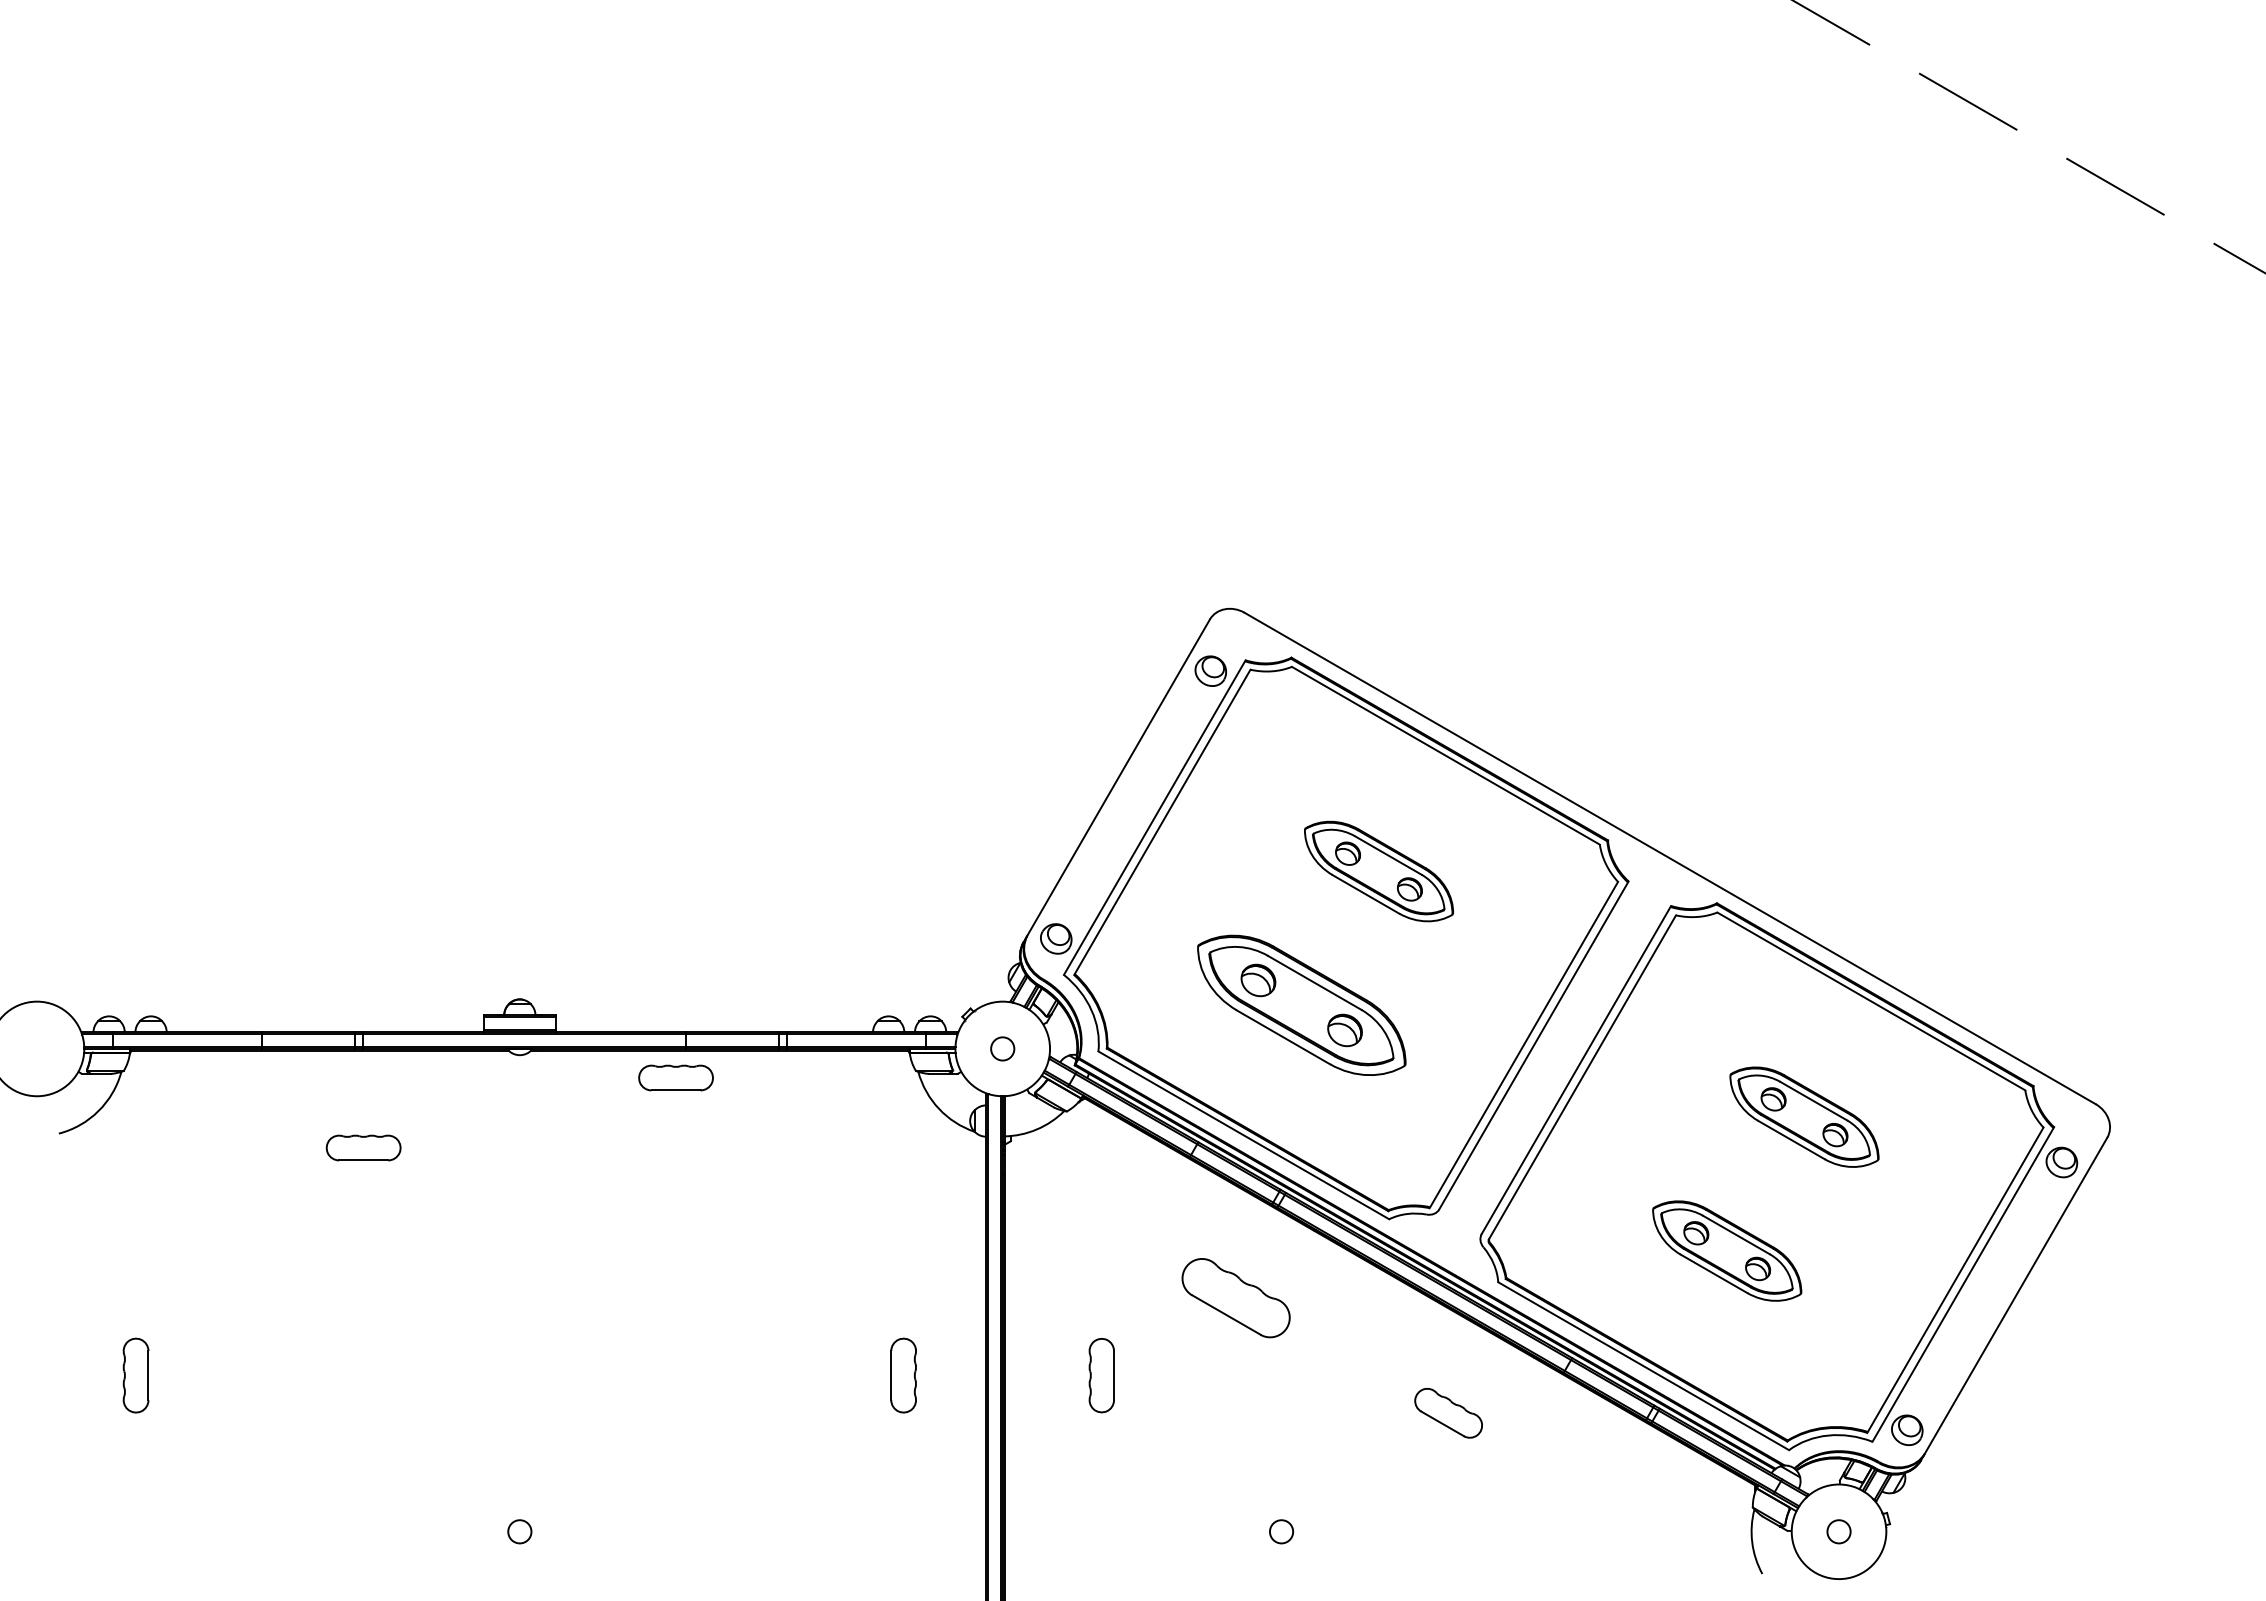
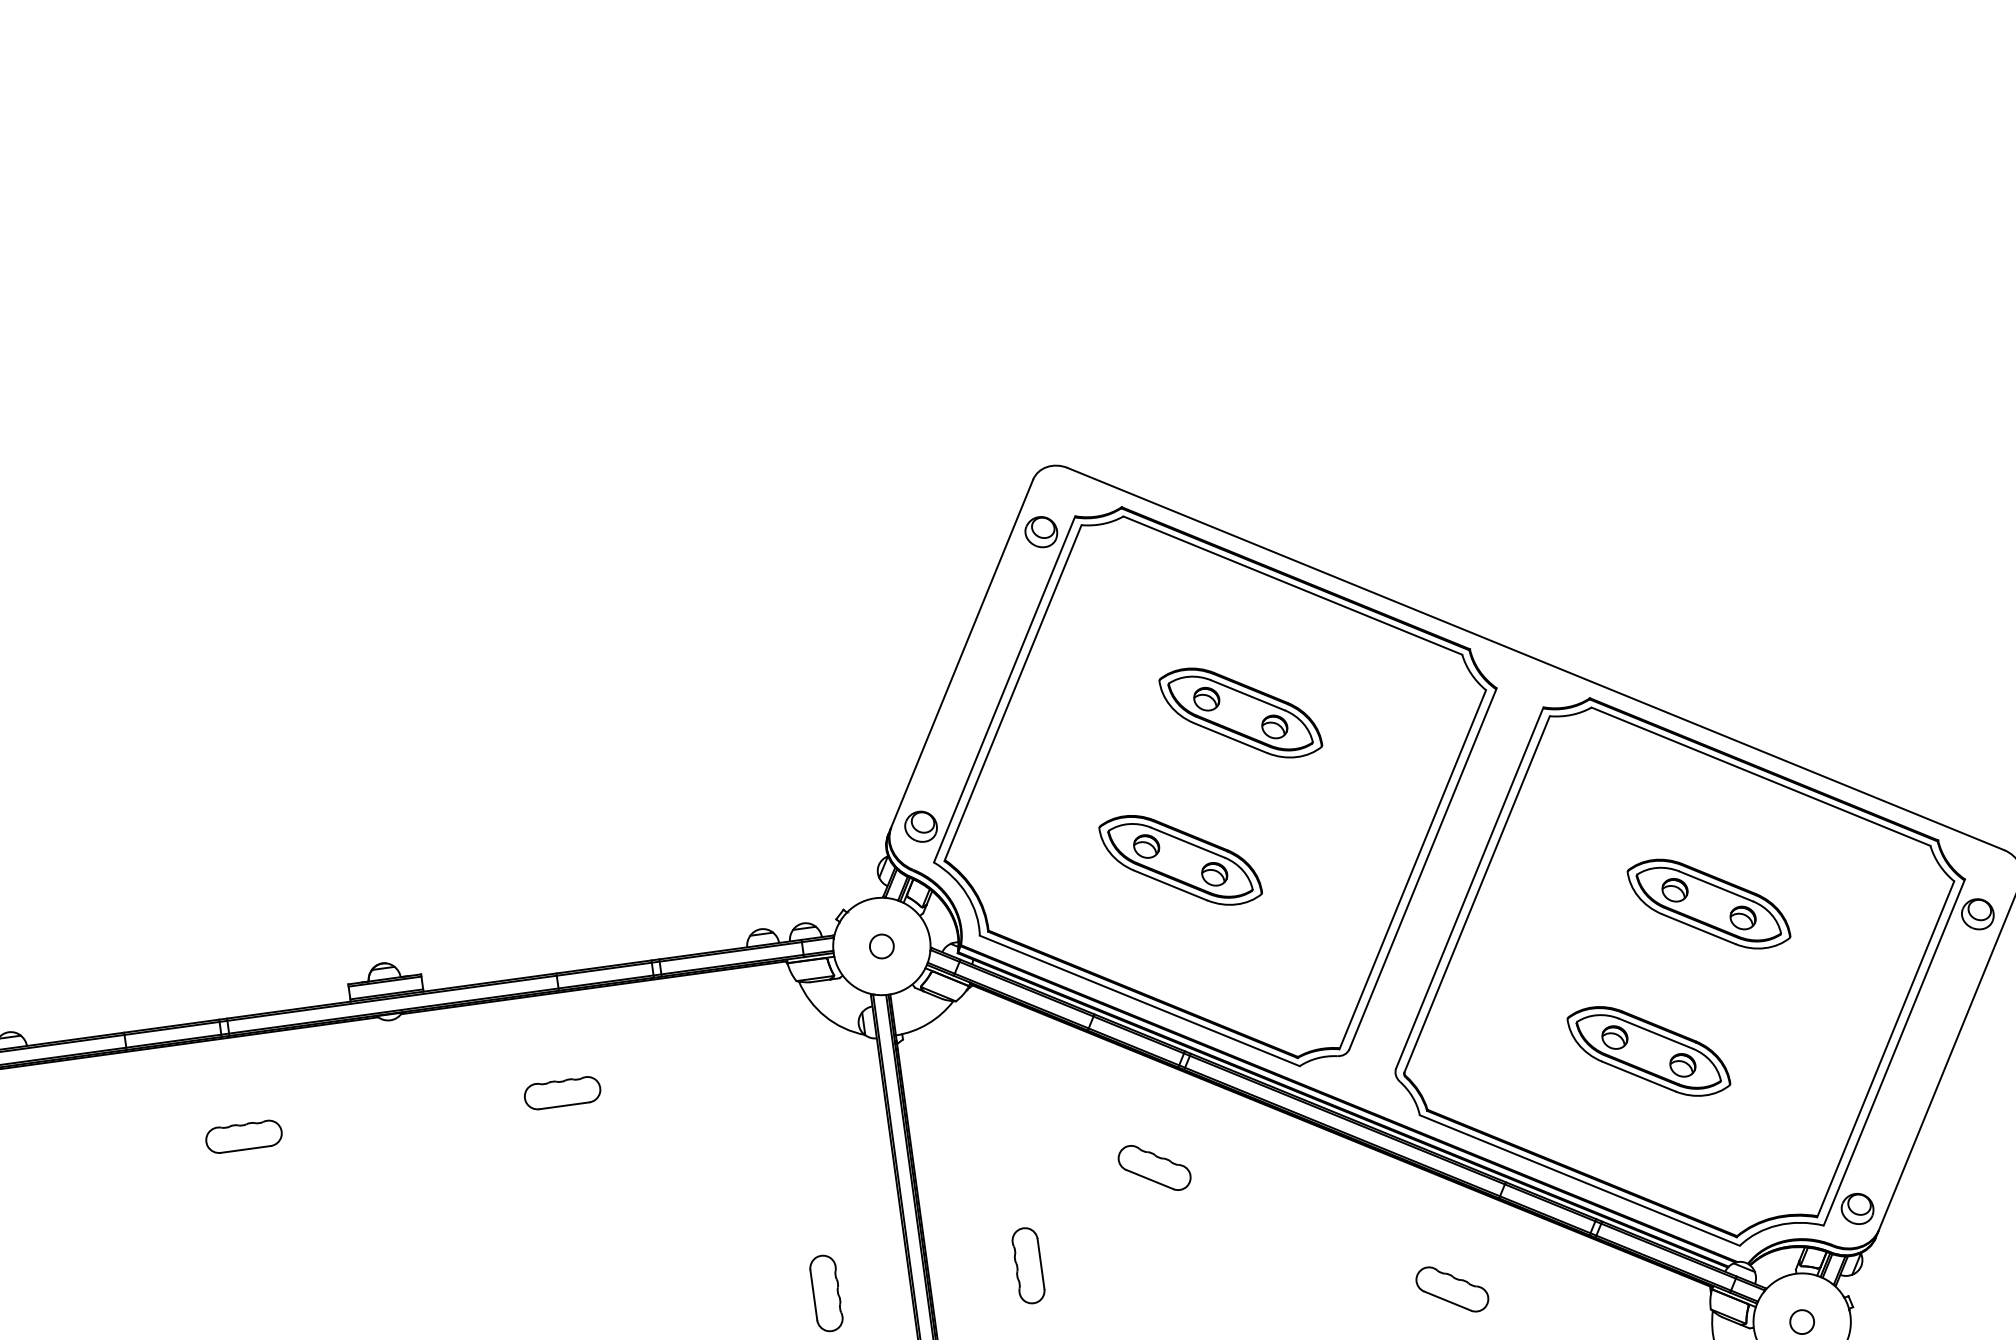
part: (1301, 1005) -> (1180, 860), size x0.71
part: (675, 1077) -> (561, 1092), moved
part: (1235, 1297) -> (1153, 1167), size x0.62
part: (1448, 1413) -> (1452, 1289), moved

